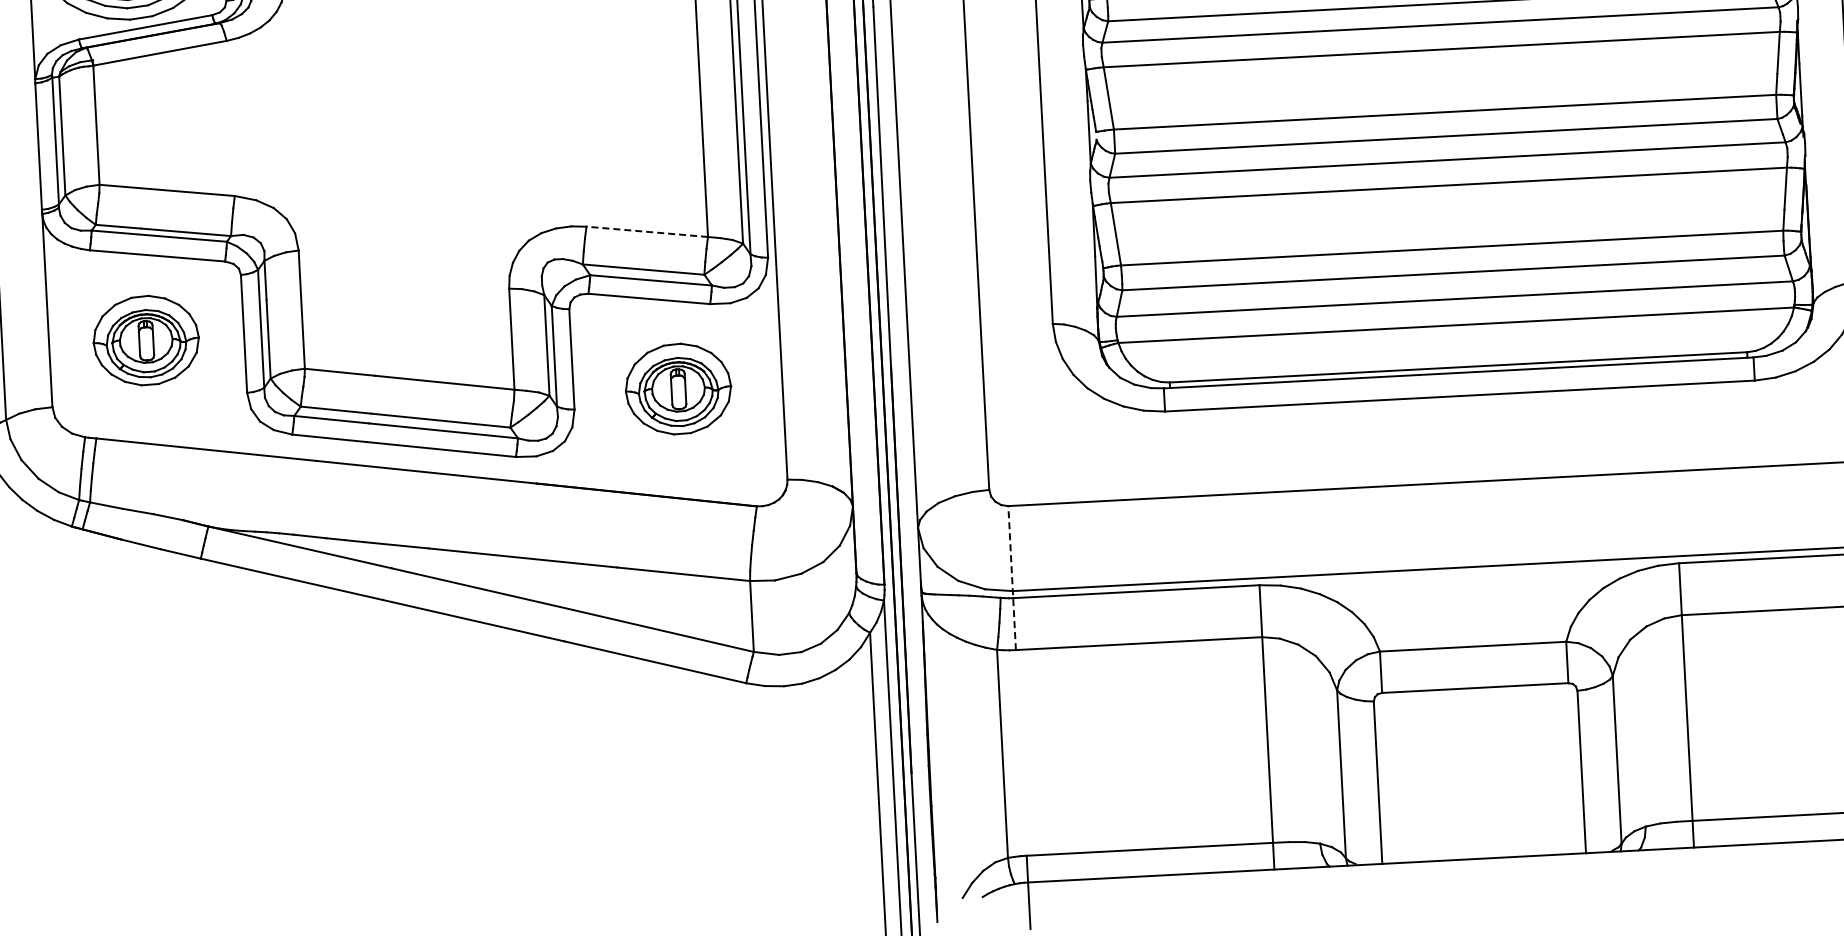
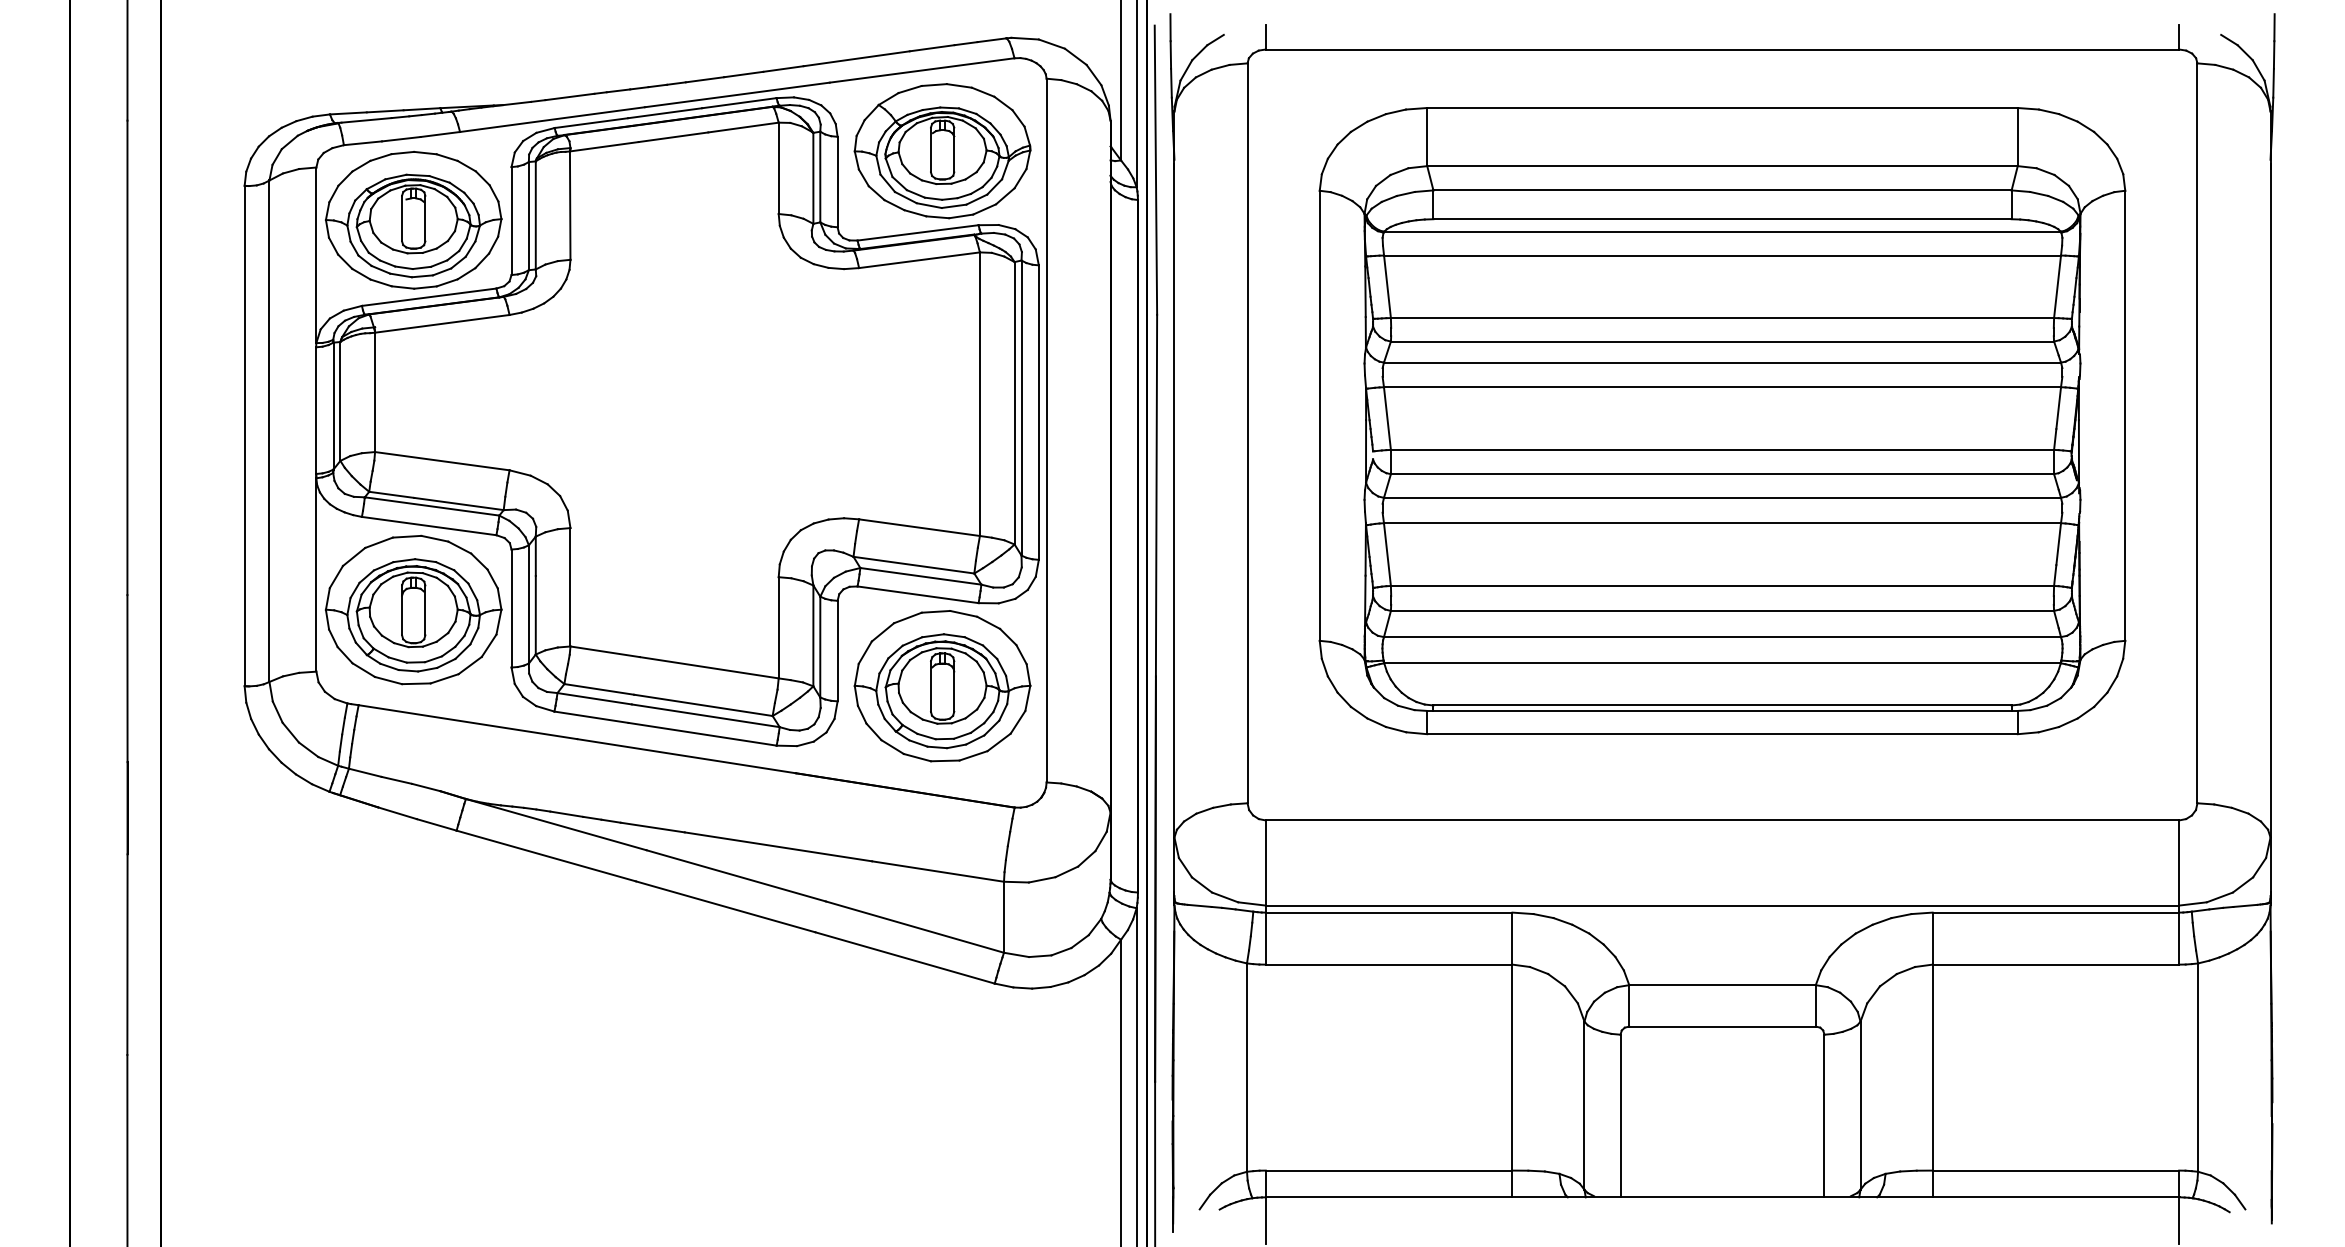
line: (647, 231) -> (919, 527), dashed -> solid
part: (146, 340) -> (413, 609), size x1.67
part: (678, 389) -> (942, 686), size x1.67
line: (1011, 578) -> (1265, 892), dashed -> solid

